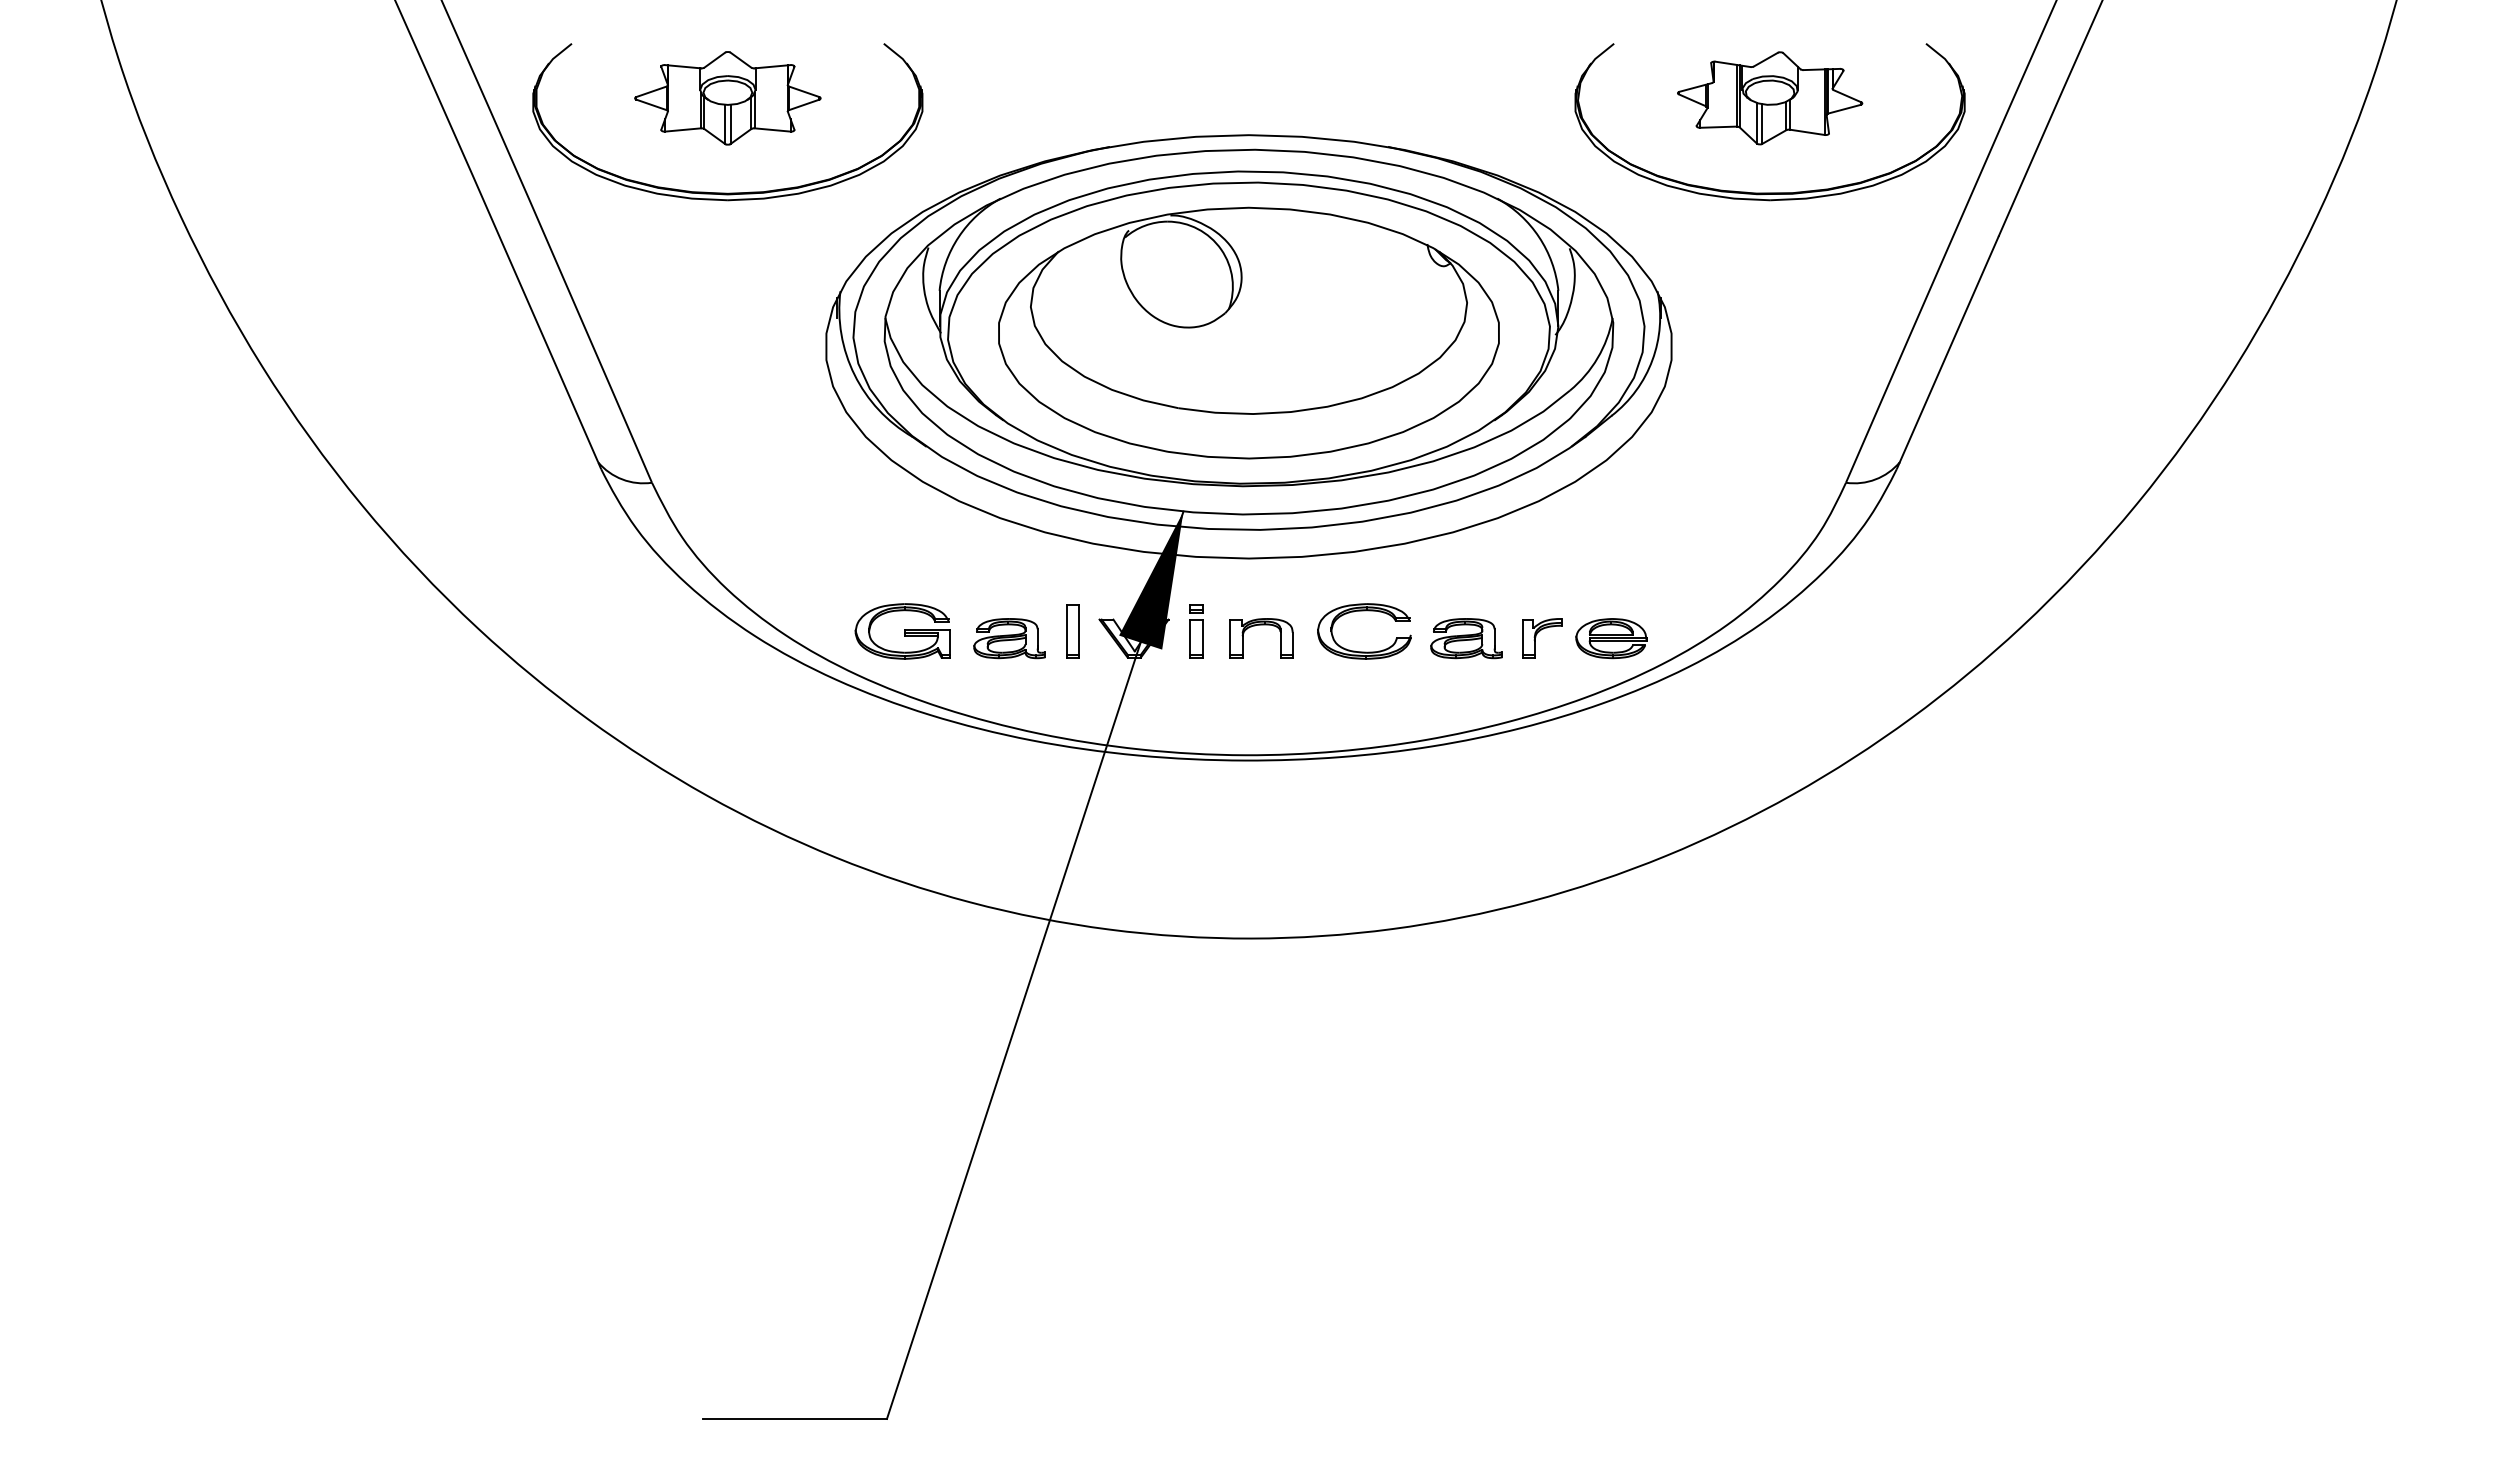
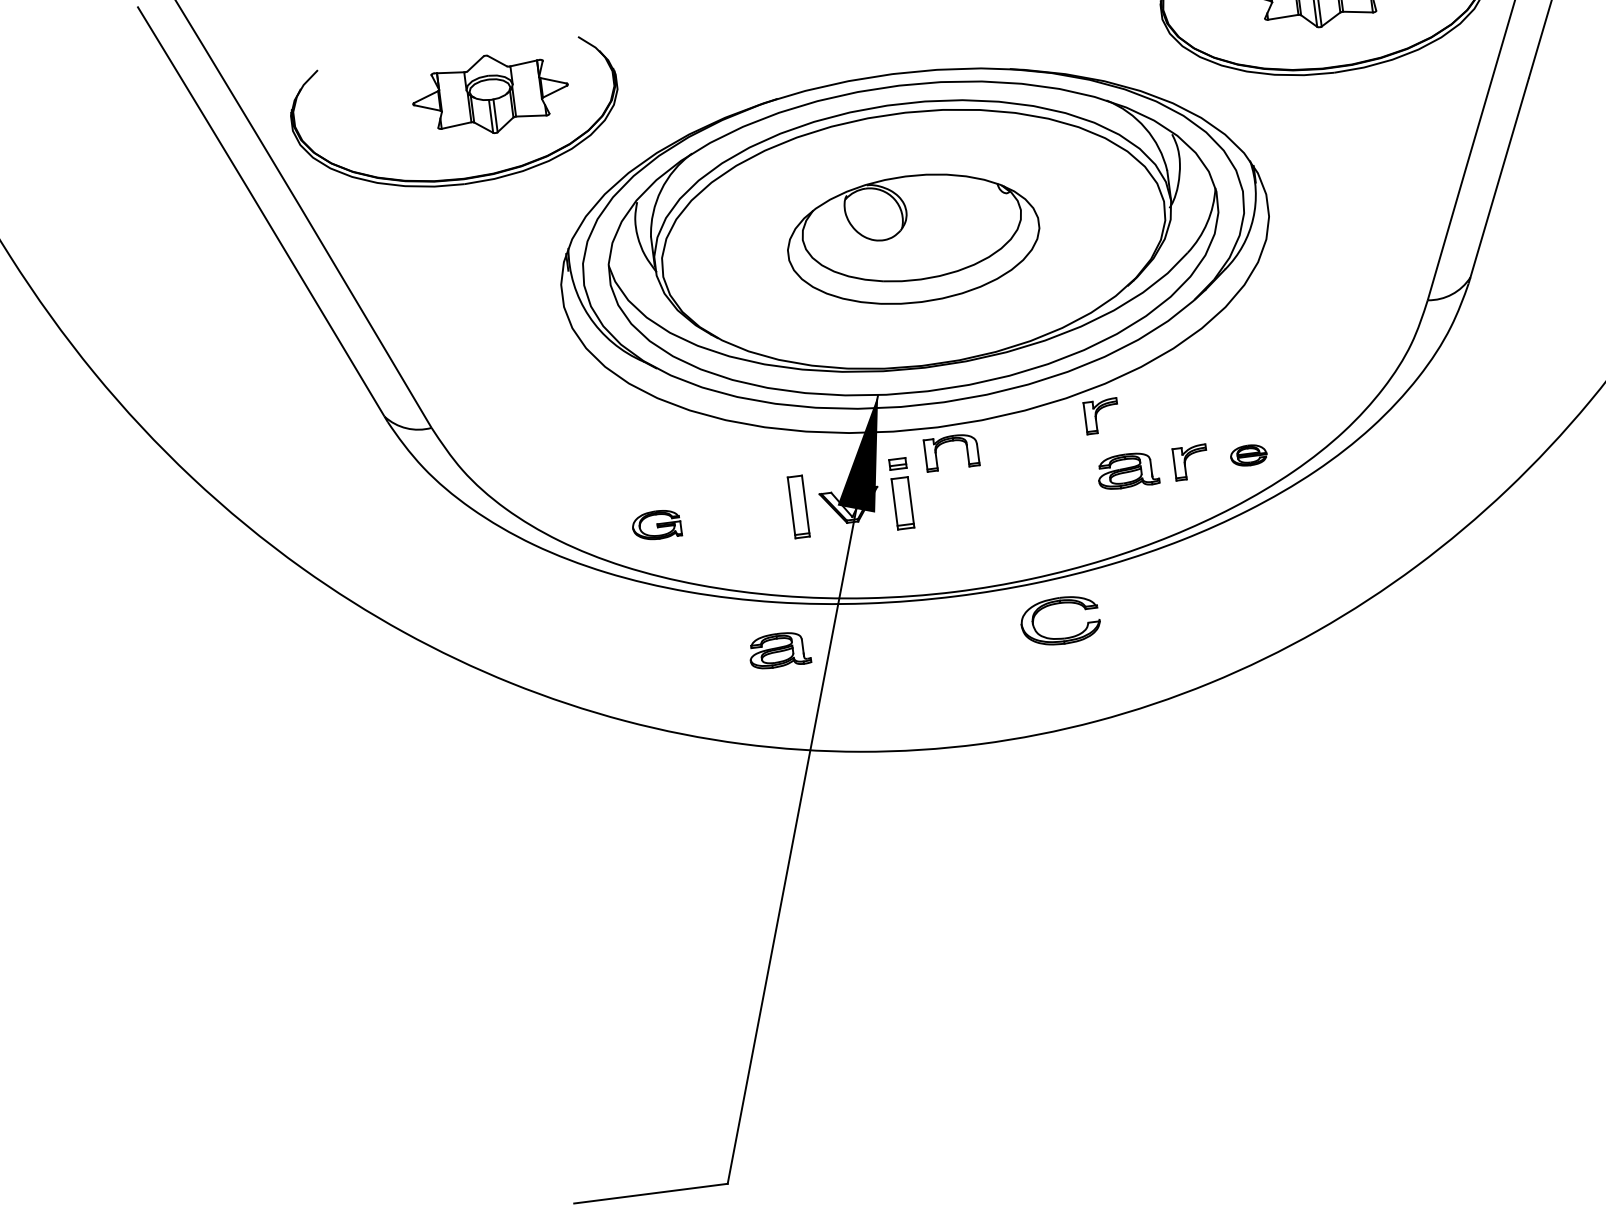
part: (727, 98) -> (490, 94), moved
part: (1248, 332) -> (913, 238), size x0.6
part: (1438, 569) -> (1097, 416), added
part: (1364, 611) -> (1058, 604), moved
part: (1261, 625) -> (950, 441), moved
part: (902, 631) -> (656, 525), size x0.6
part: (1072, 631) -> (798, 507), size x1.4
part: (1196, 631) -> (901, 493), size x1.6
part: (1009, 638) -> (779, 650), moved
part: (1611, 638) -> (1248, 455), size x0.6

